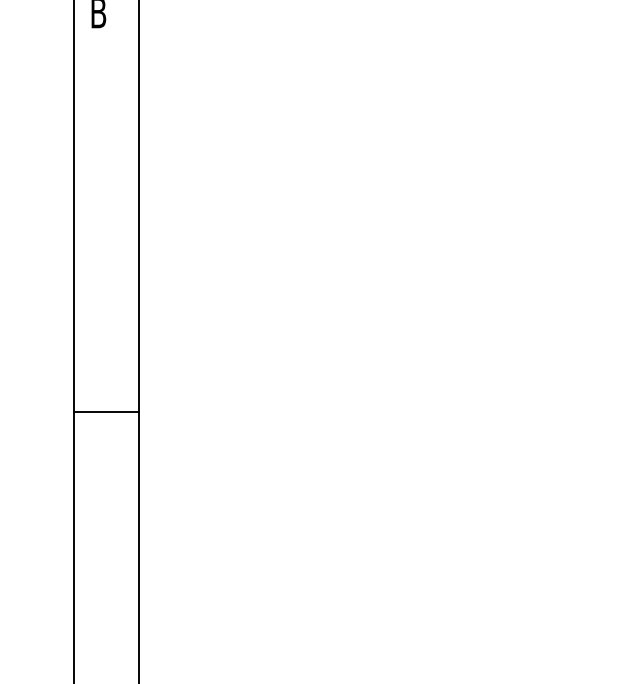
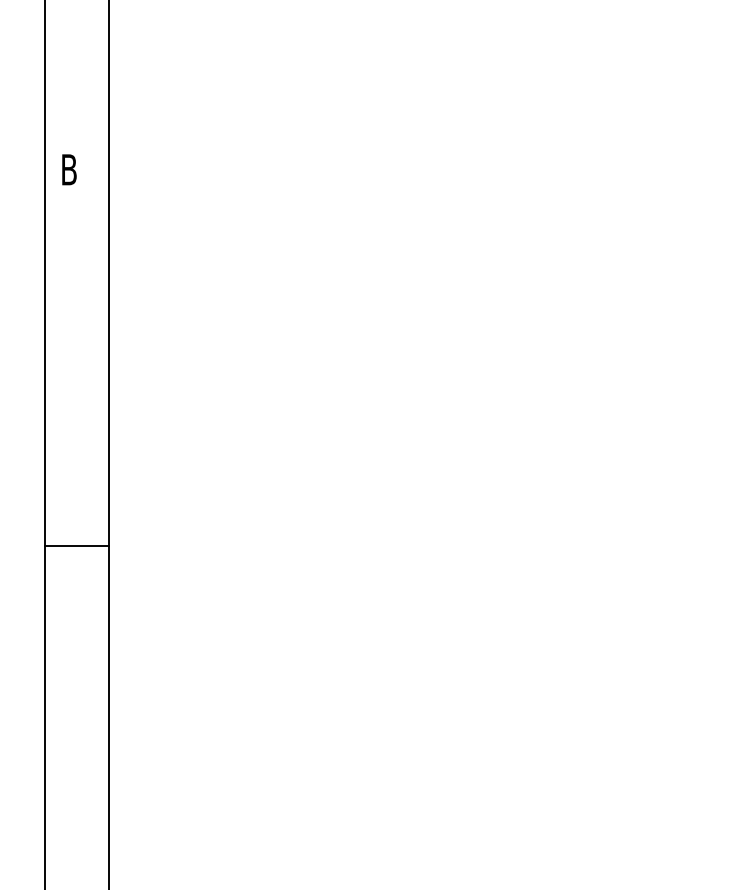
line: (106, 412) -> (77, 546), moved

